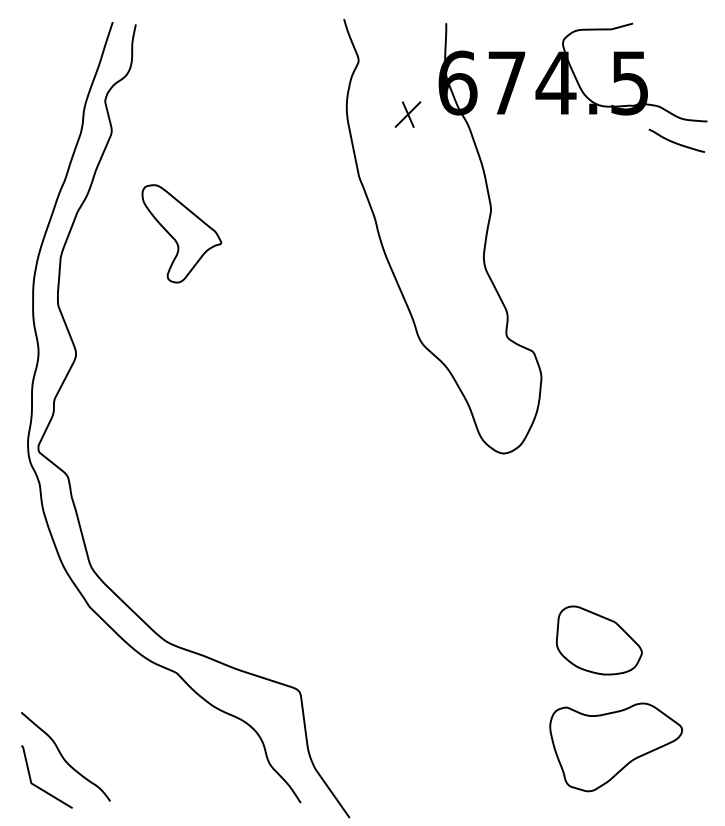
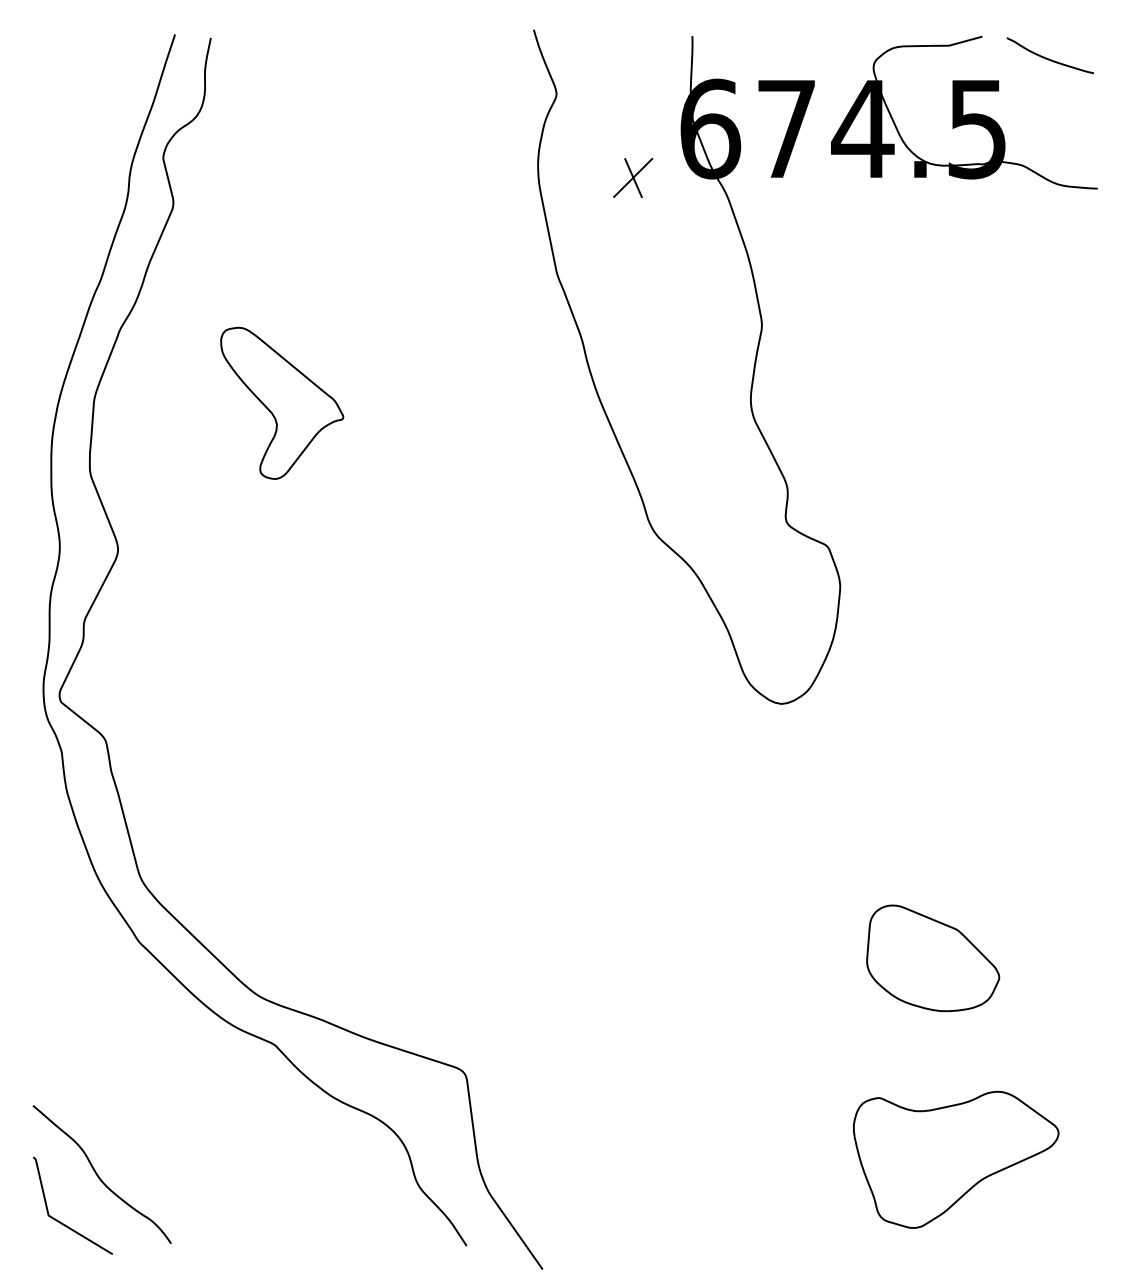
curve: (676, 142) -> (1049, 58), moved
part: (181, 233) -> (281, 402), moved
part: (599, 640) -> (933, 958), moved

